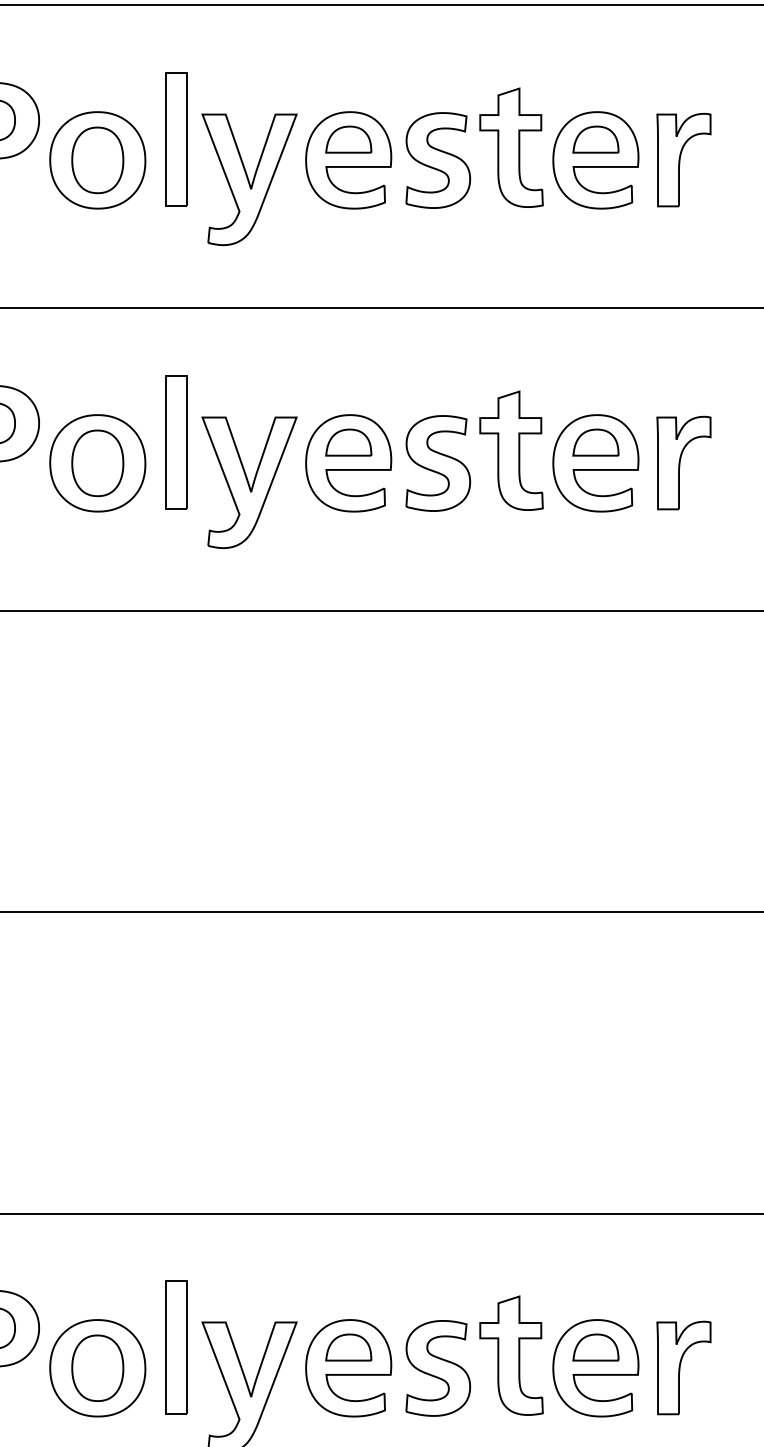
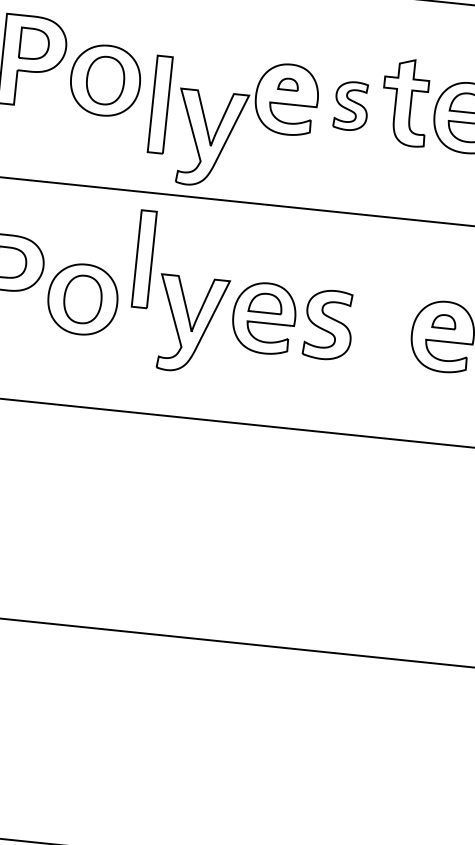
part: (176, 139) -> (160, 104), moved
part: (348, 139) -> (288, 84), size x0.6
part: (438, 160) -> (351, 106), size x0.7
part: (249, 179) -> (210, 139), moved
part: (176, 442) -> (144, 259), moved
part: (595, 442) -> (444, 321), size x0.7
part: (511, 450) -> (382, 321), removed

